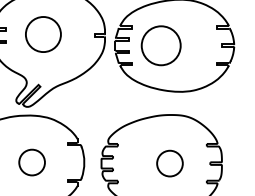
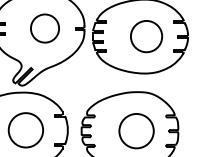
circle: (42, 34) -> (44, 28), moved
circle: (161, 45) -> (146, 36), moved
circle: (31, 162) -> (25, 130), size x1.67
circle: (169, 162) -> (136, 130), size x1.67

